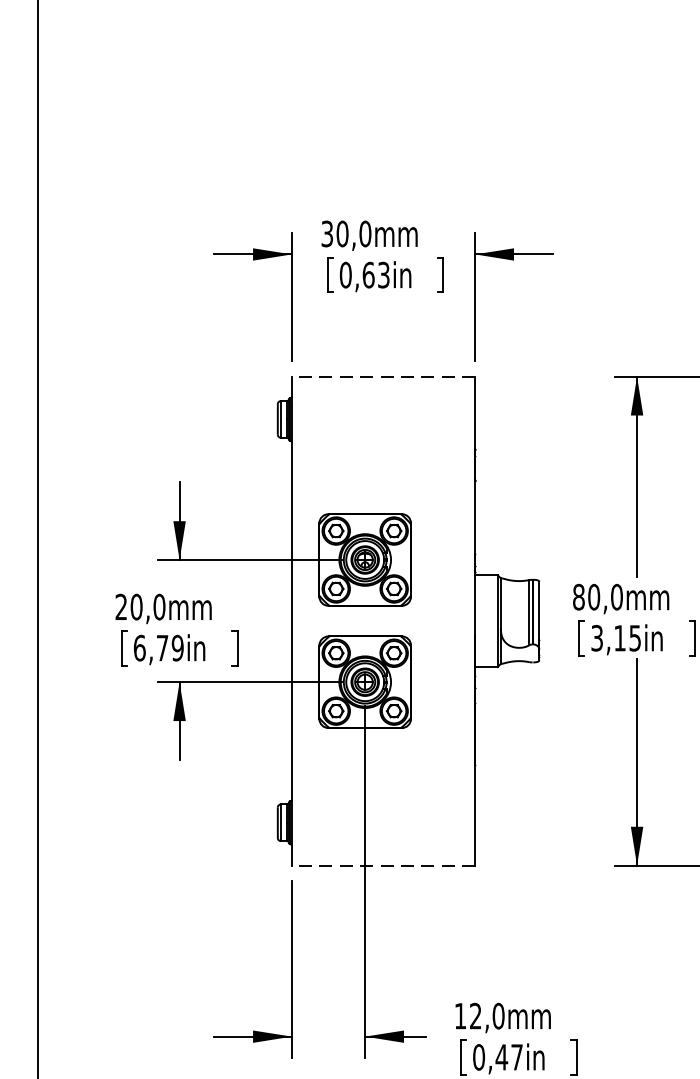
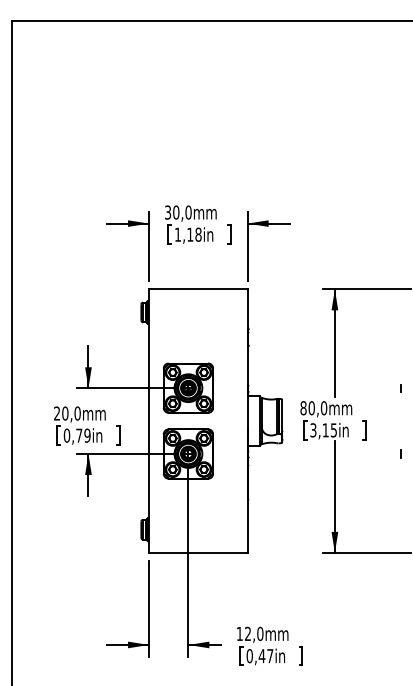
text: (363, 274) -> (187, 234), 0,63in -> 1,18in
line: (381, 376) -> (197, 289), dashed -> solid
text: (140, 647) -> (67, 435), 6,79in -> 0,79in
line: (381, 865) -> (197, 552), dashed -> solid

